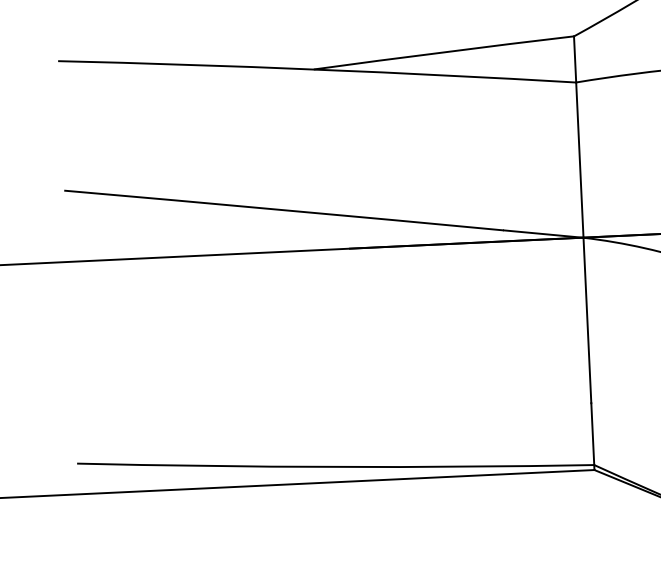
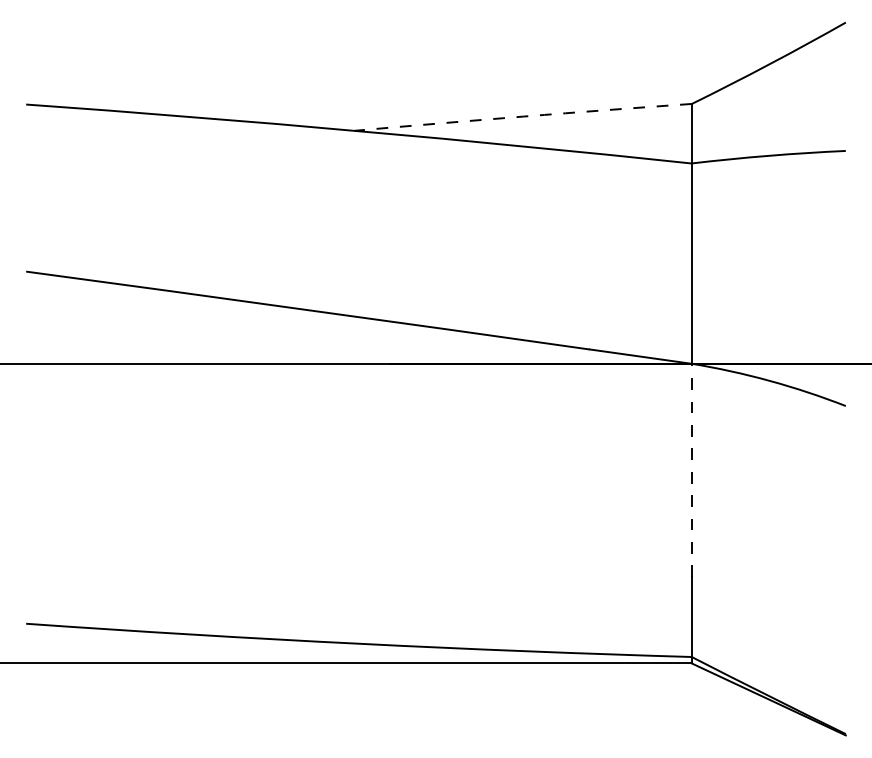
arc: (444, 52) -> (523, 116), solid -> dashed
line: (587, 320) -> (691, 470), solid -> dashed

